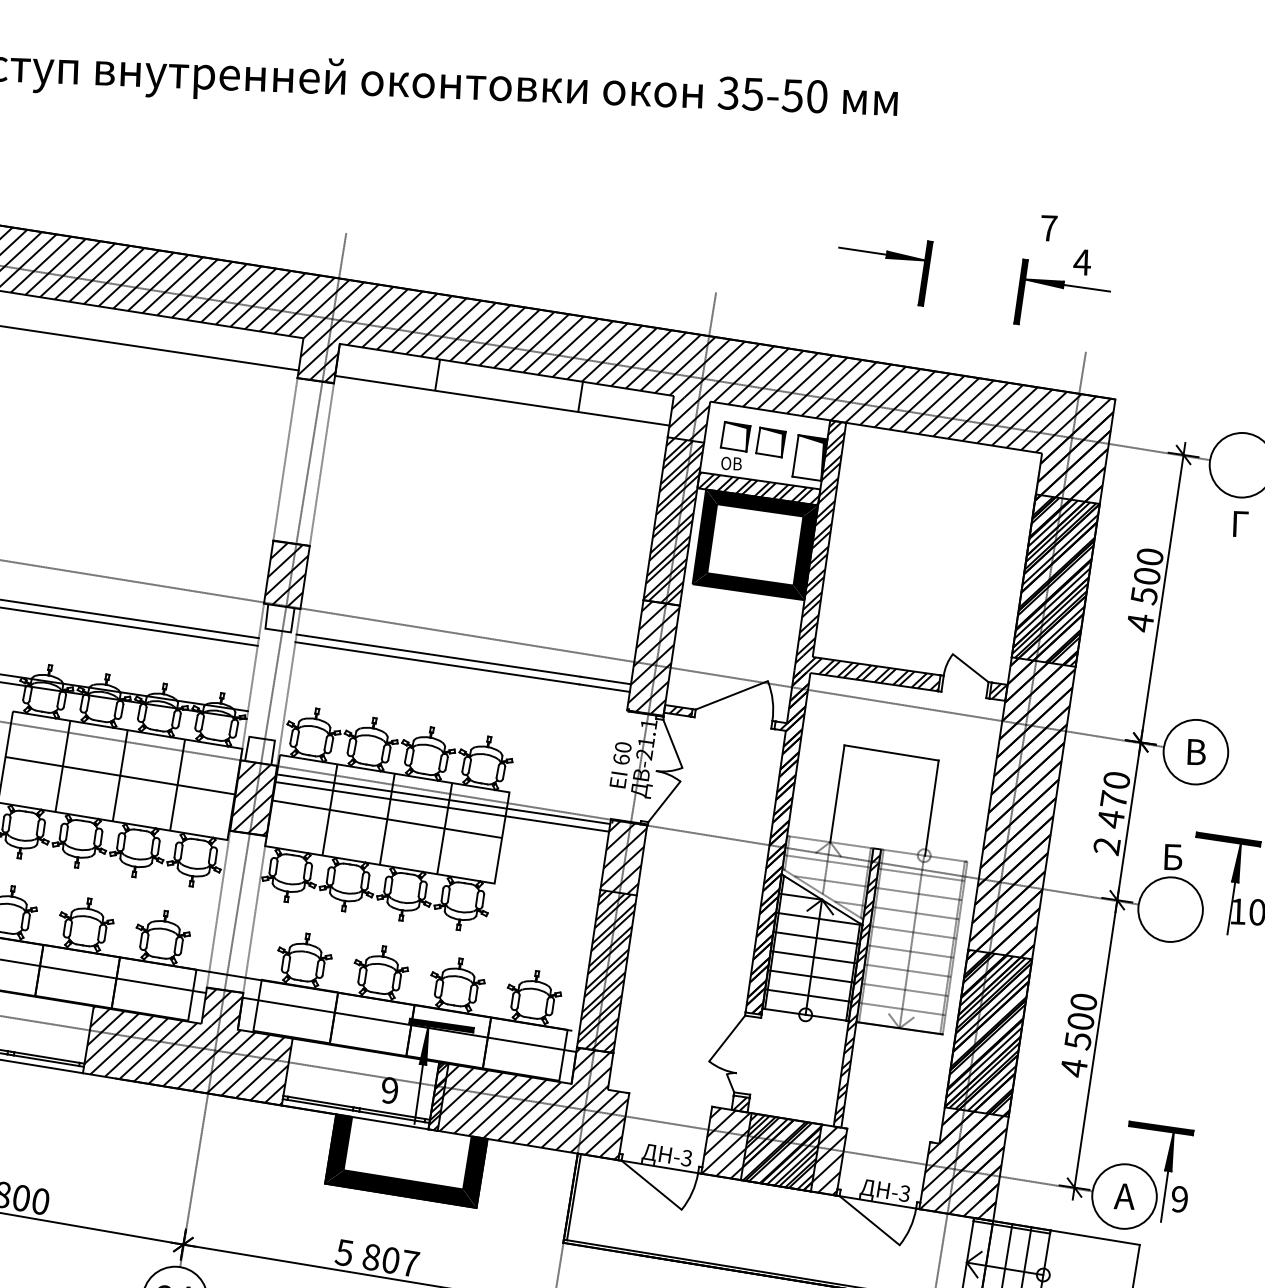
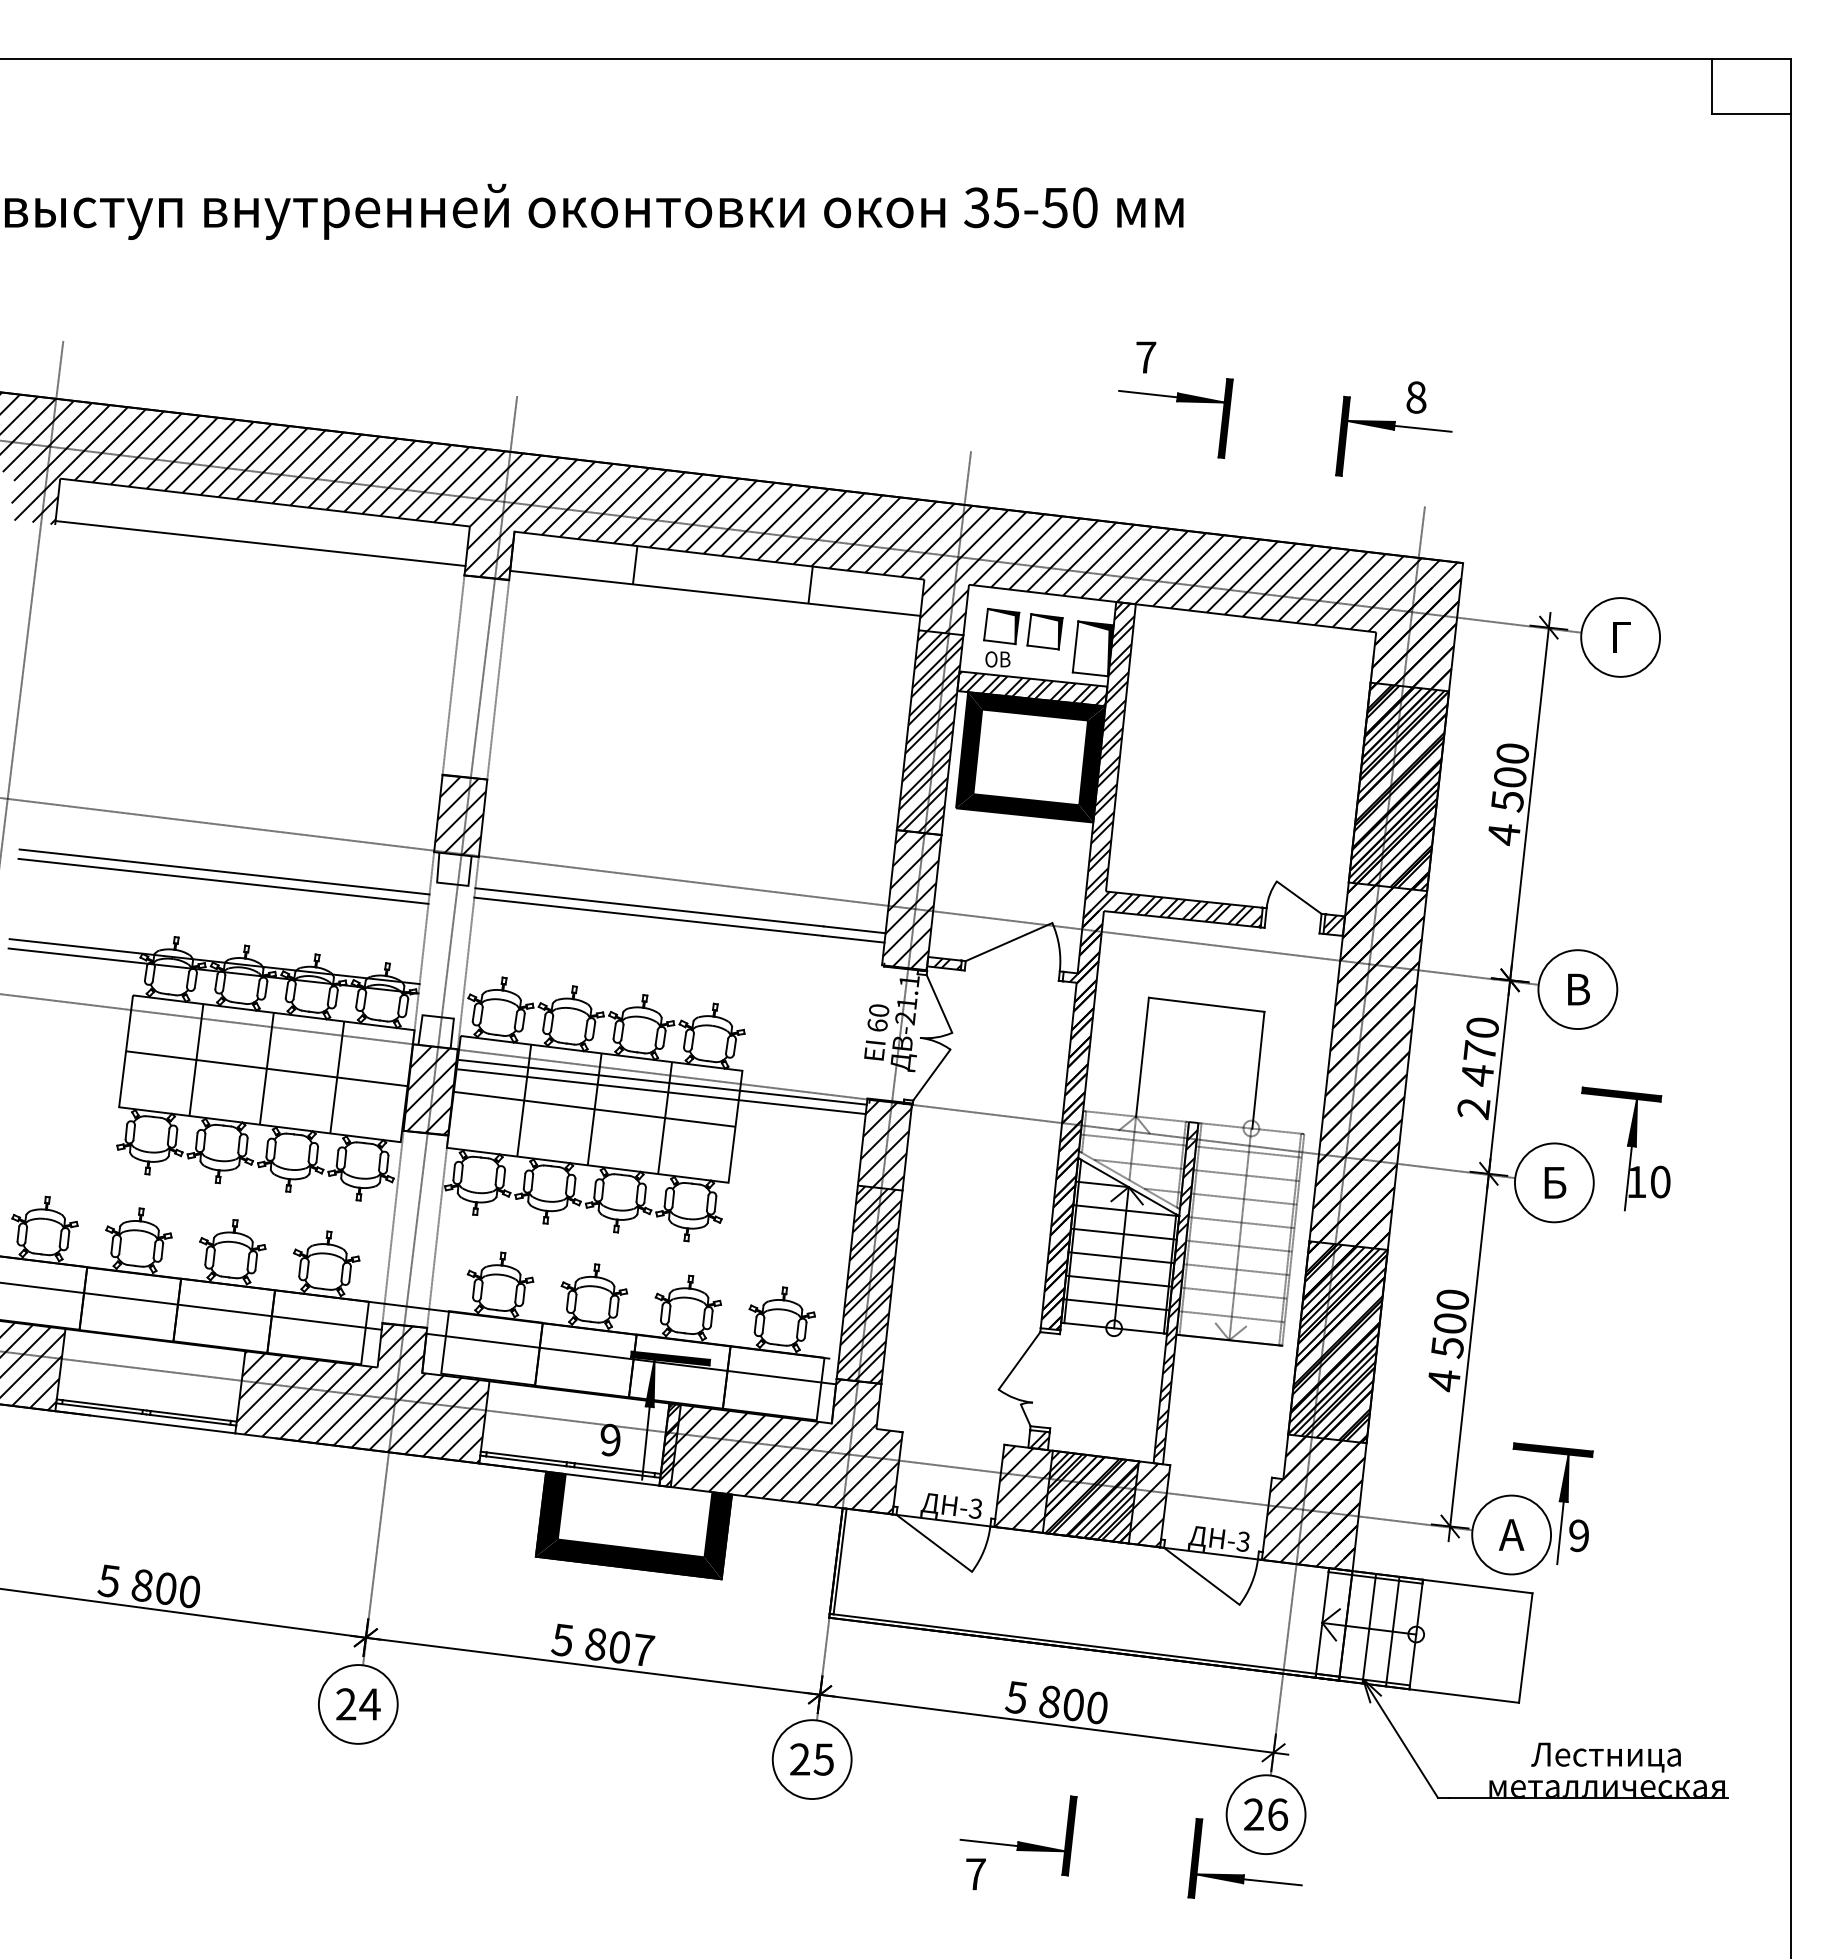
text: (1049, 228) -> (1146, 357), moved
text: (1082, 262) -> (1416, 397), 4 -> 8
text: (1240, 524) -> (1621, 637), moved
text: (1173, 856) -> (1555, 1182), moved

